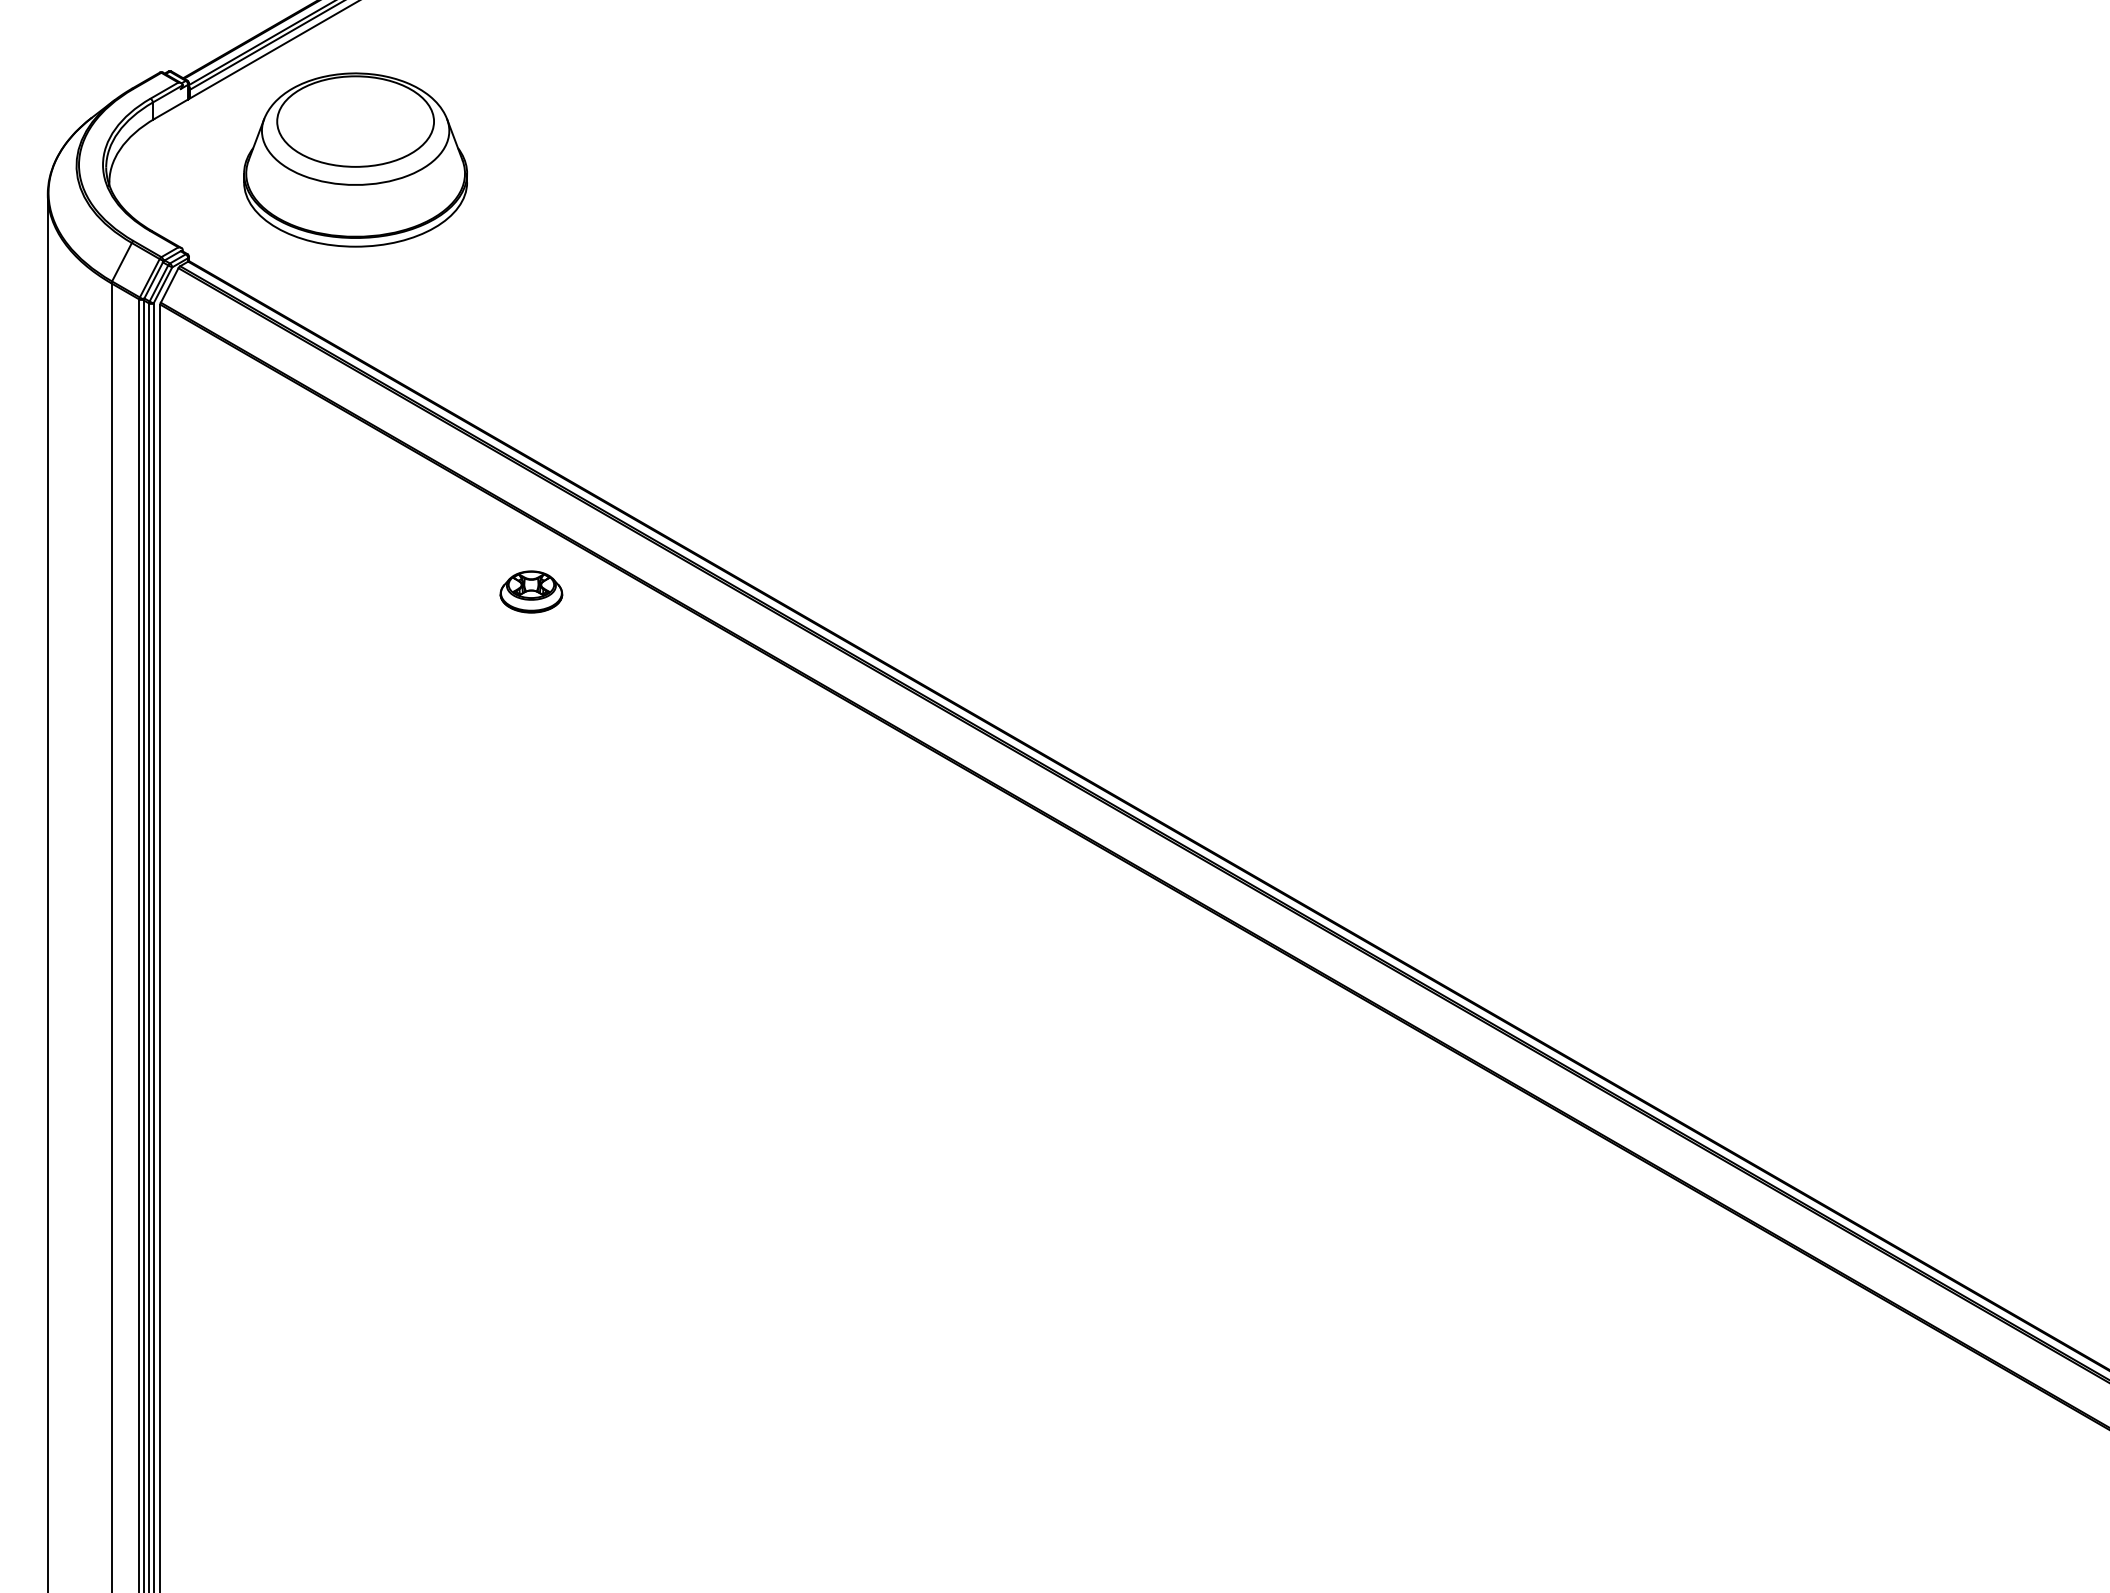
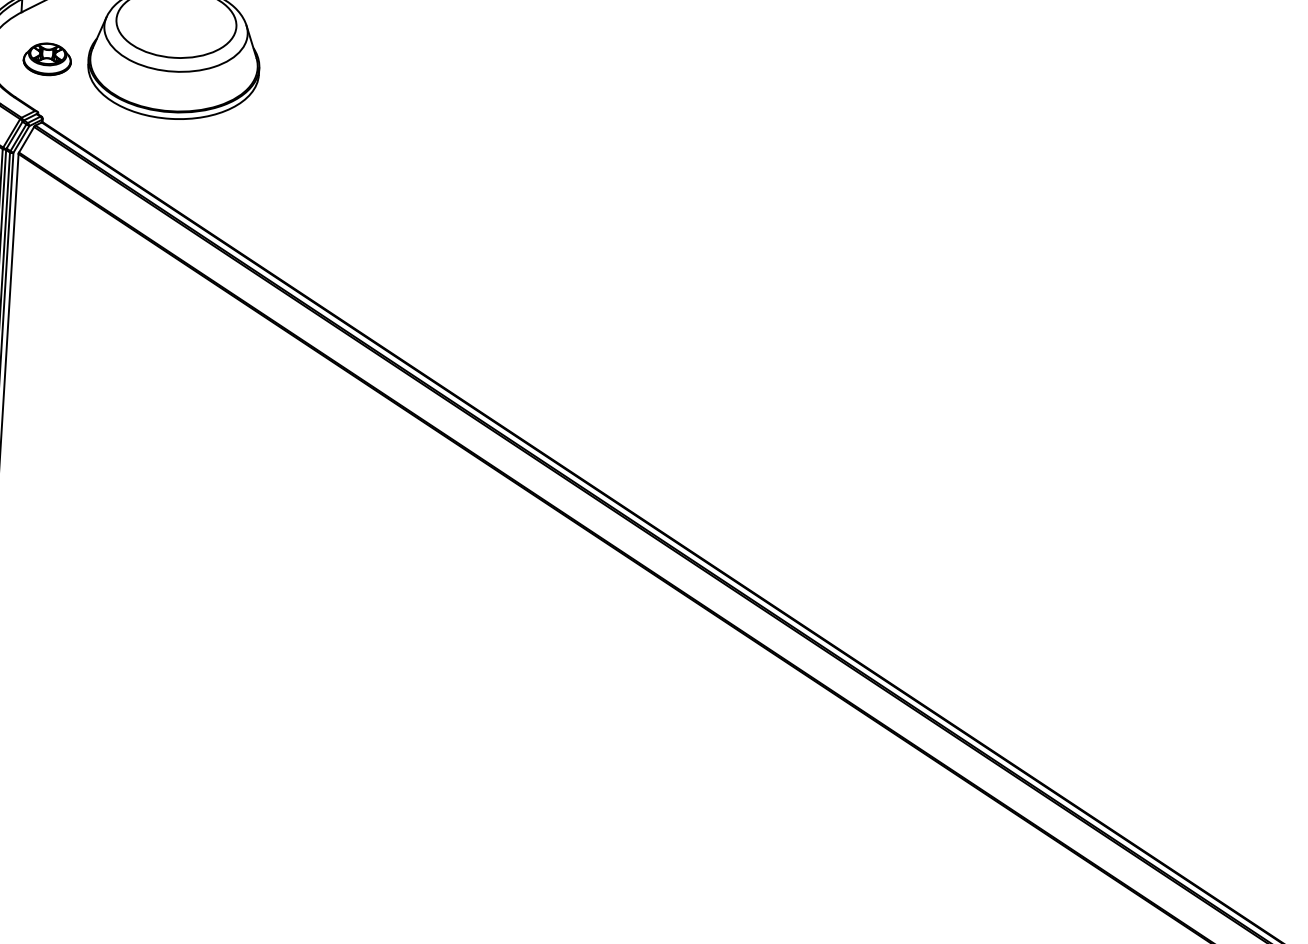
part: (531, 591) -> (47, 58), moved

